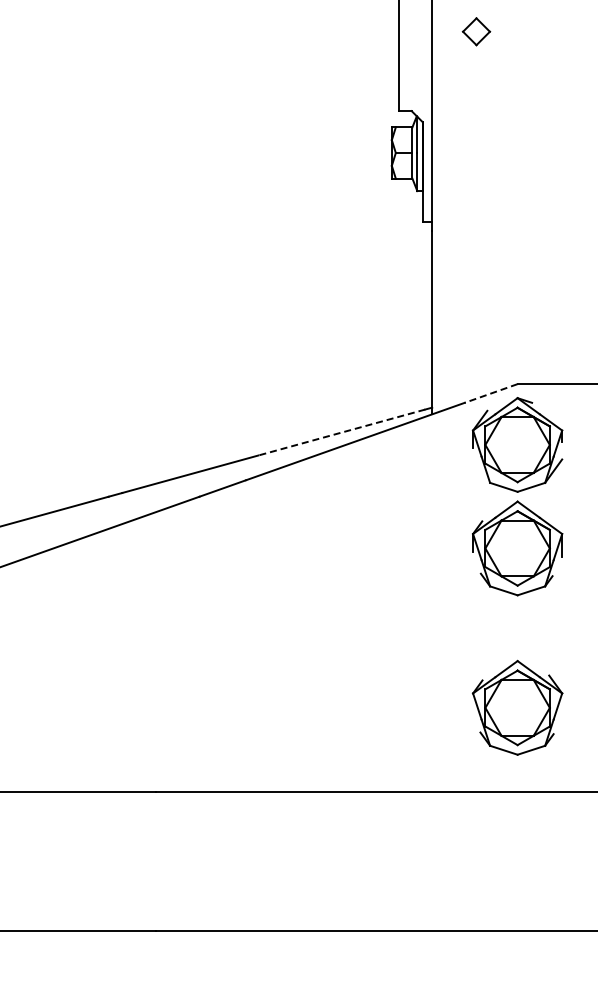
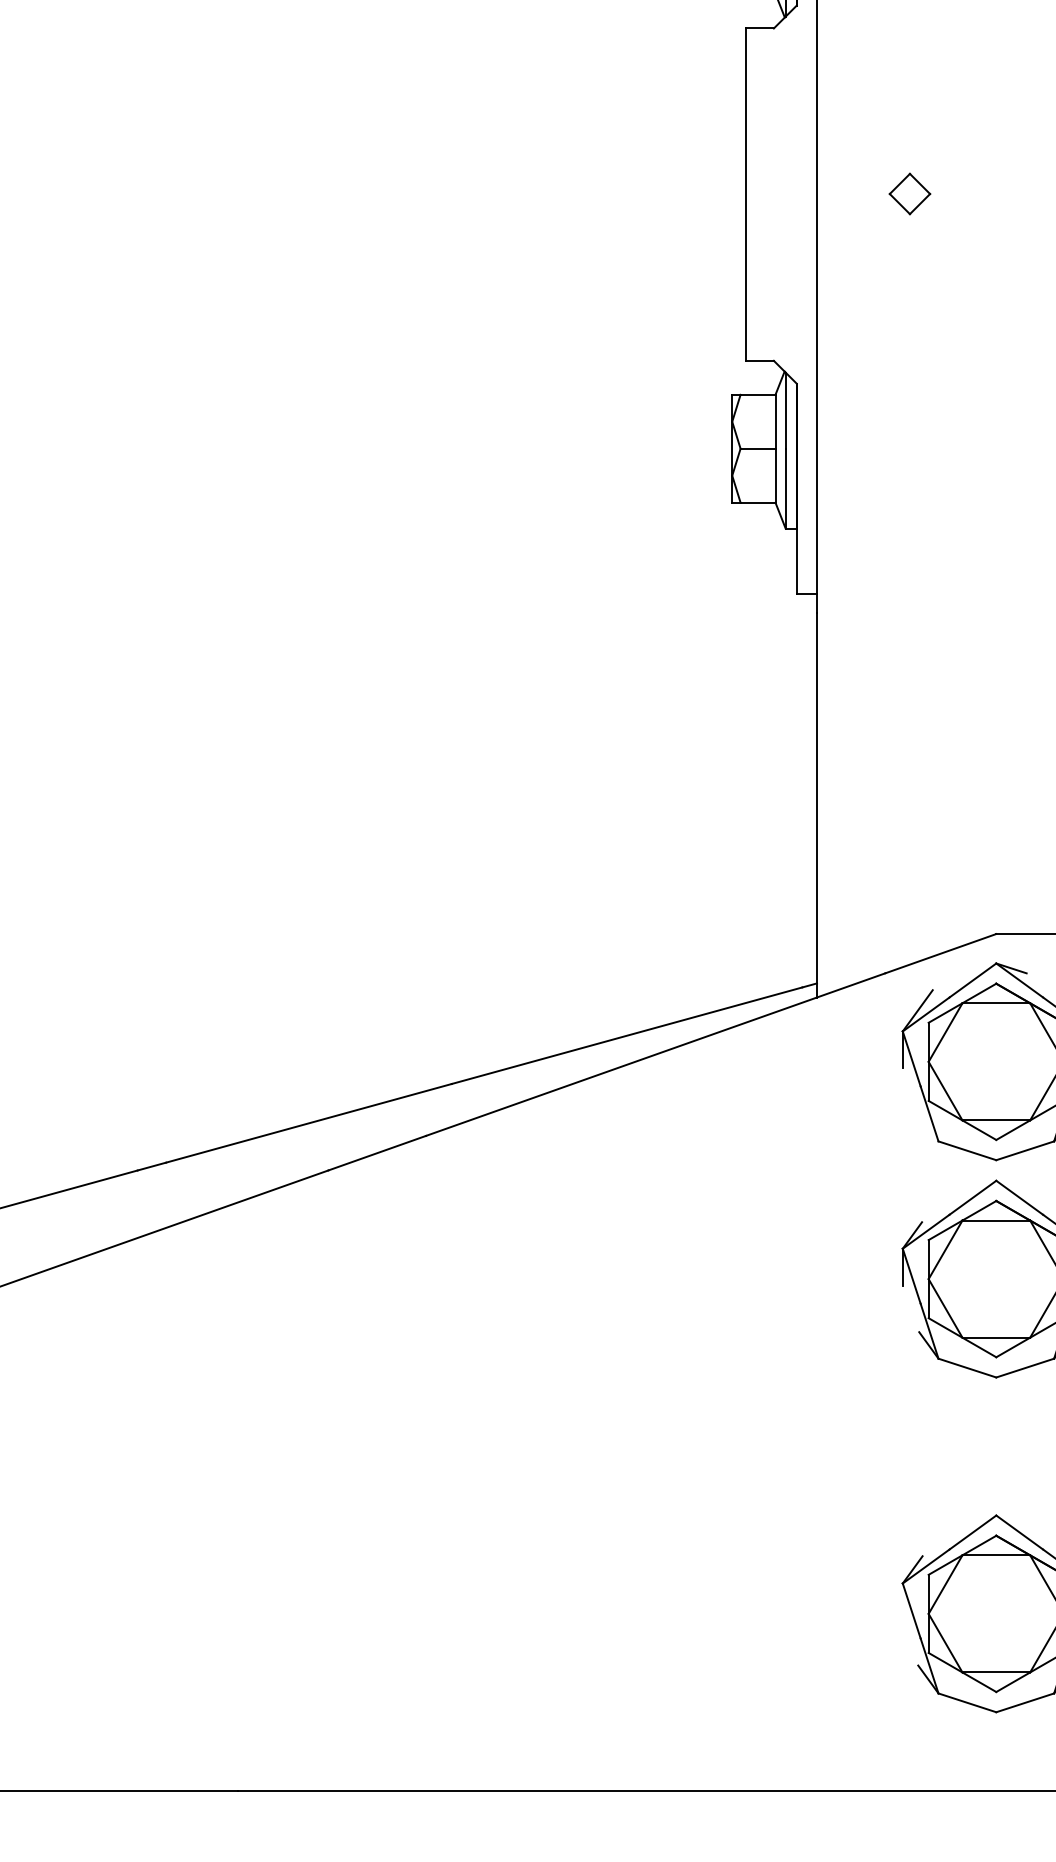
part: (476, 31) -> (909, 193), size x0.71
line: (490, 393) -> (939, 953), dashed -> solid
line: (341, 432) -> (626, 1035), dashed -> solid

